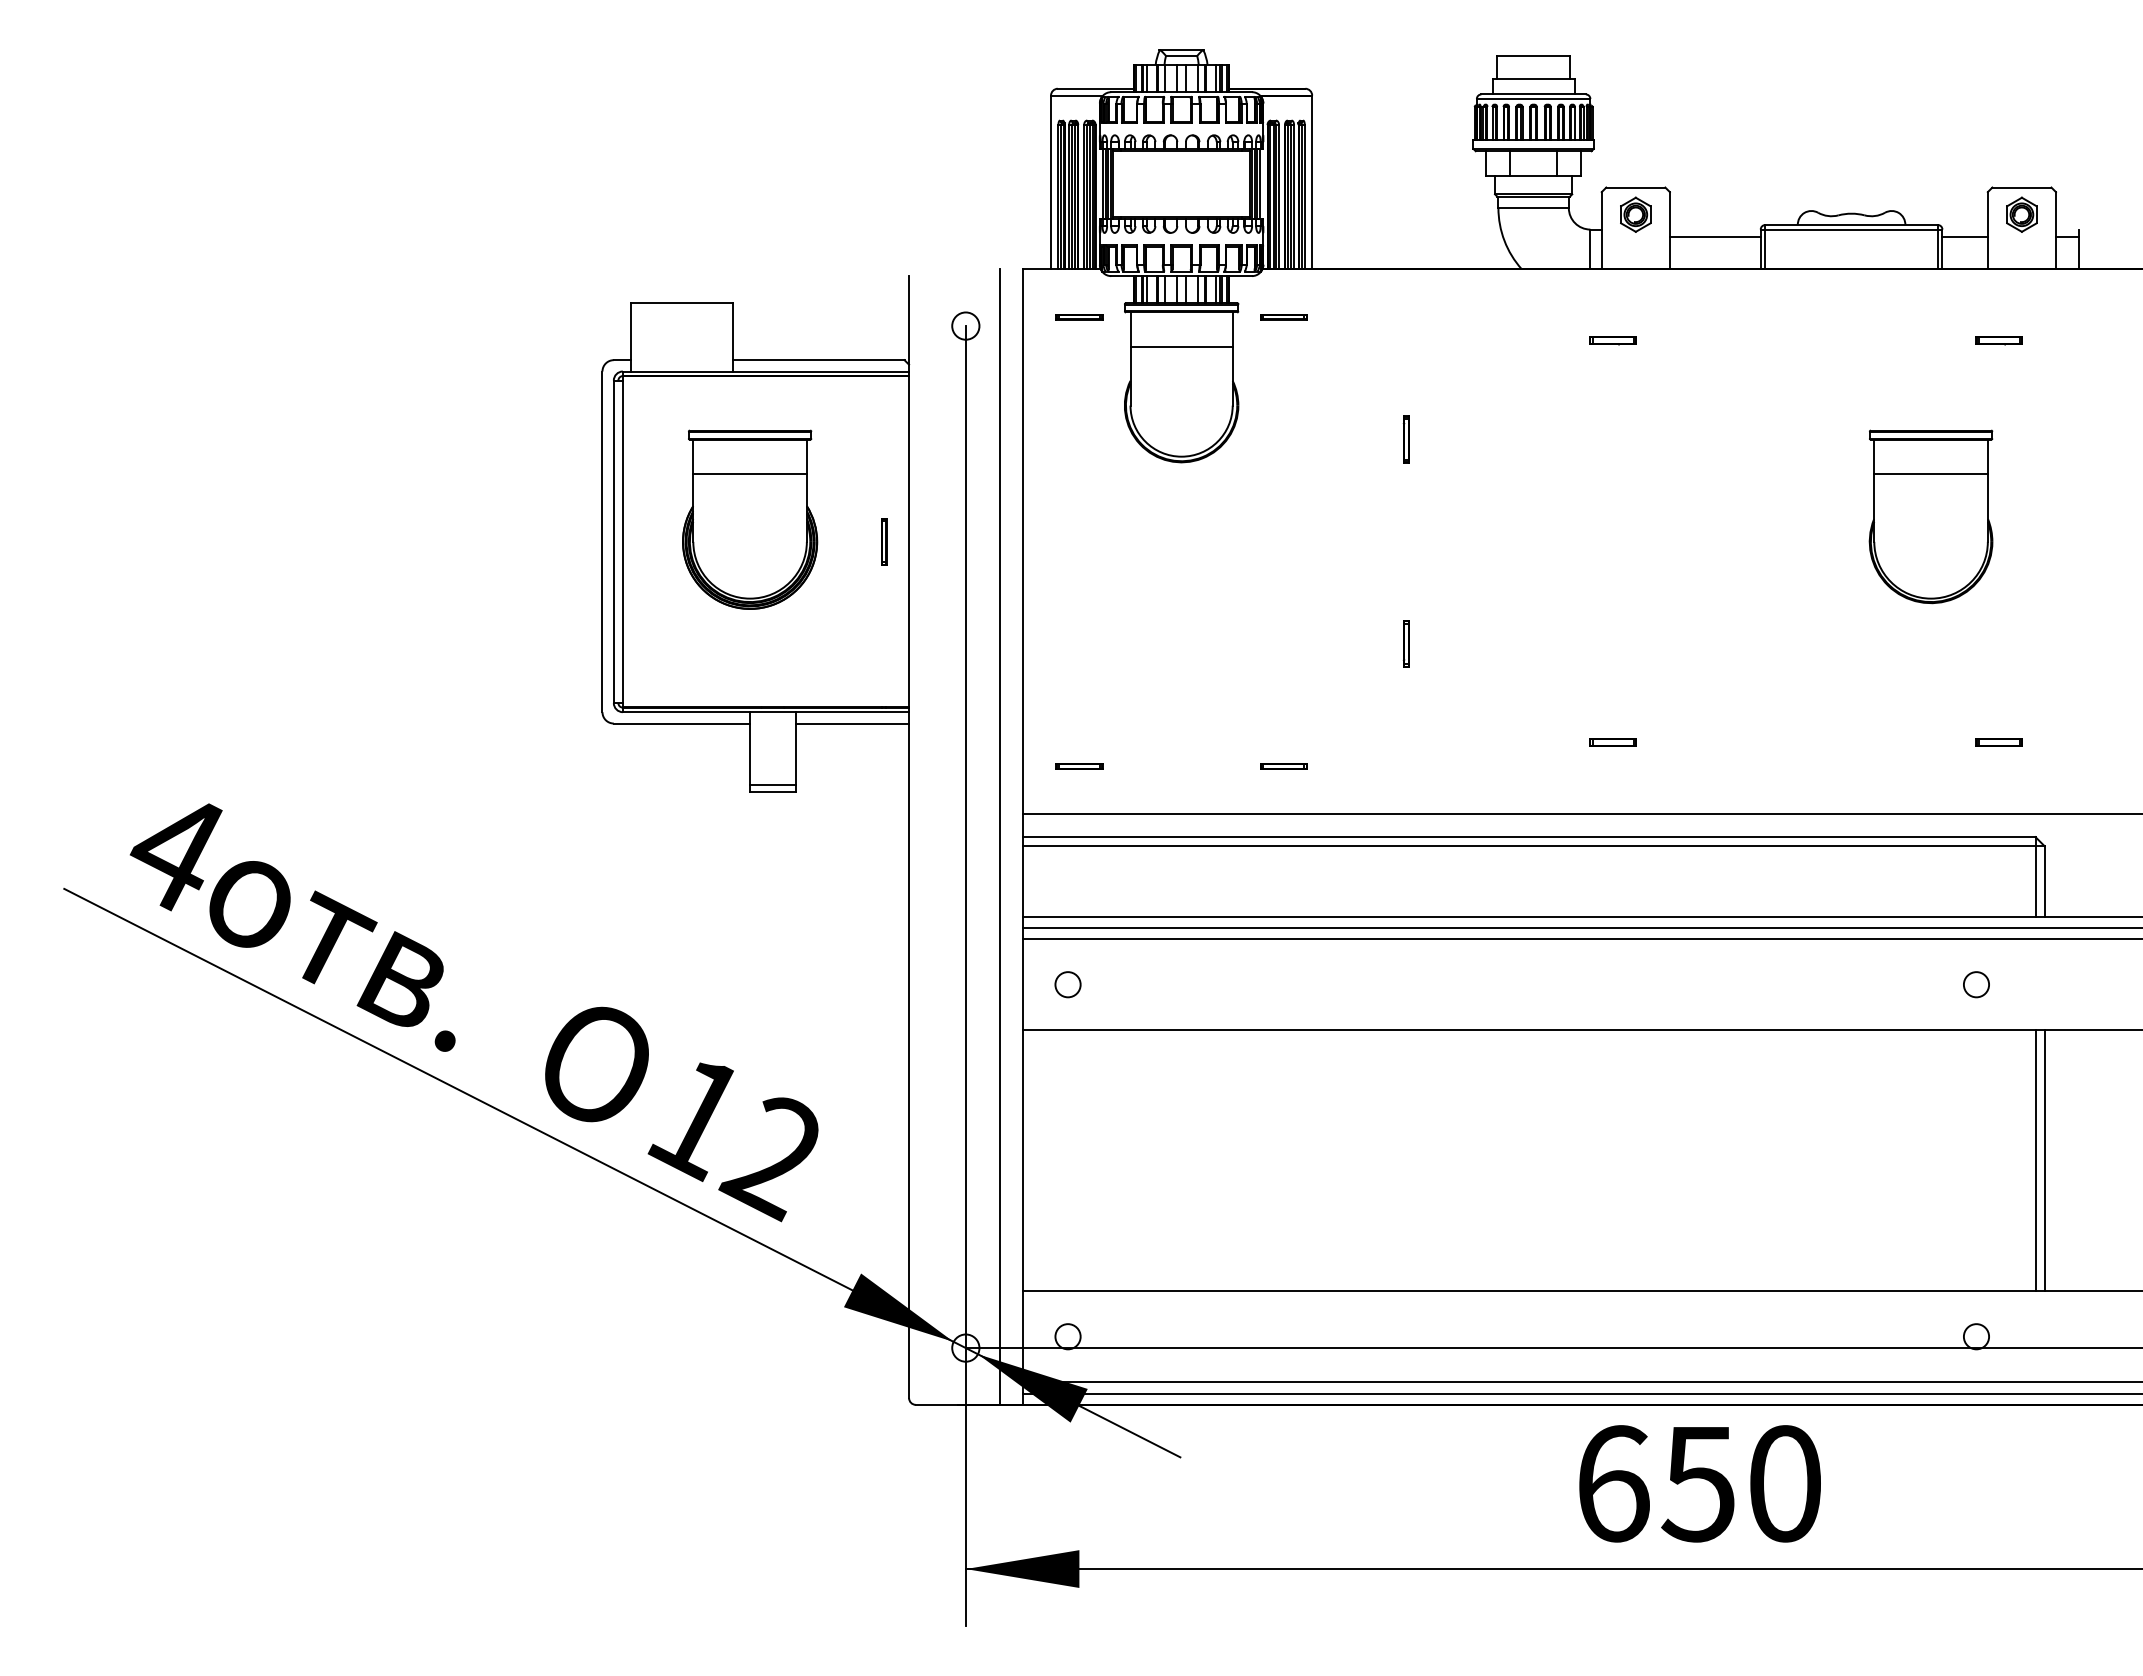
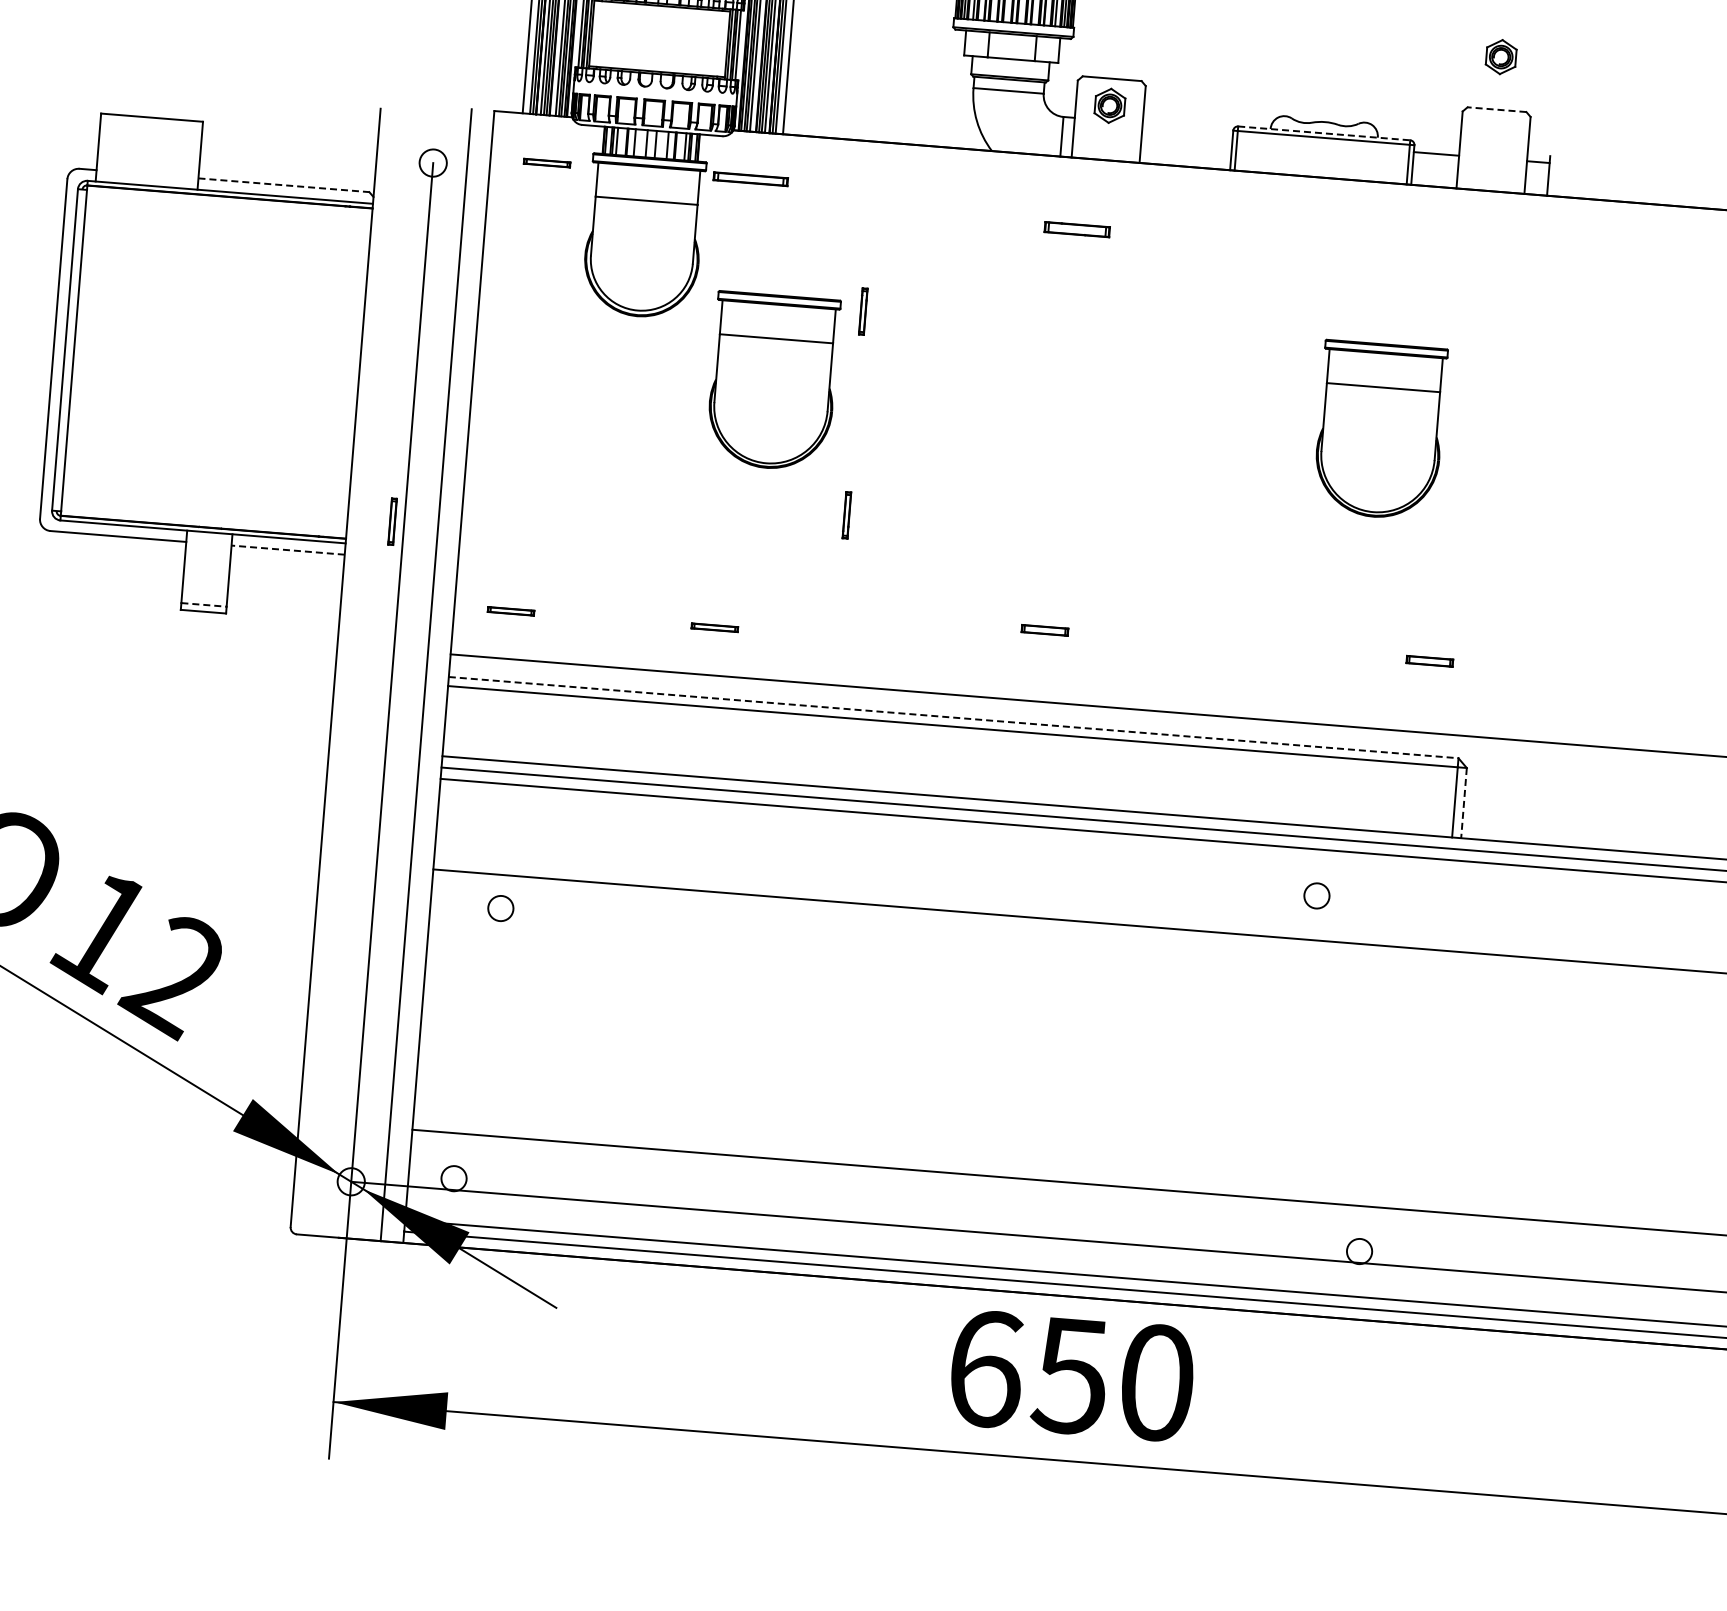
line: (2021, 187) -> (1496, 109), solid -> dashed
part: (2021, 214) -> (1500, 56), moved
line: (1852, 225) -> (1325, 133), solid -> dashed
line: (1714, 236) -> (1186, 133), removed
part: (1283, 317) -> (750, 179), size x1.6
part: (1612, 340) -> (1076, 229), size x1.4
part: (1998, 340) -> (1461, 260), removed
line: (818, 360) -> (283, 185), solid -> dashed
part: (1321, 516) -> (772, 381), added
part: (750, 519) -> (203, 338), removed
part: (884, 541) -> (393, 521), moved
line: (852, 723) -> (288, 550), solid -> dashed
line: (772, 784) -> (203, 604), solid -> dashed
line: (1529, 837) -> (954, 718), solid -> dashed
line: (2044, 881) -> (1463, 803), solid -> dashed
circle: (1067, 984) -> (500, 908), moved
circle: (1976, 984) -> (1316, 895), moved
line: (2035, 1160) -> (1432, 1080), removed
line: (2044, 1160) -> (1441, 1081), removed

